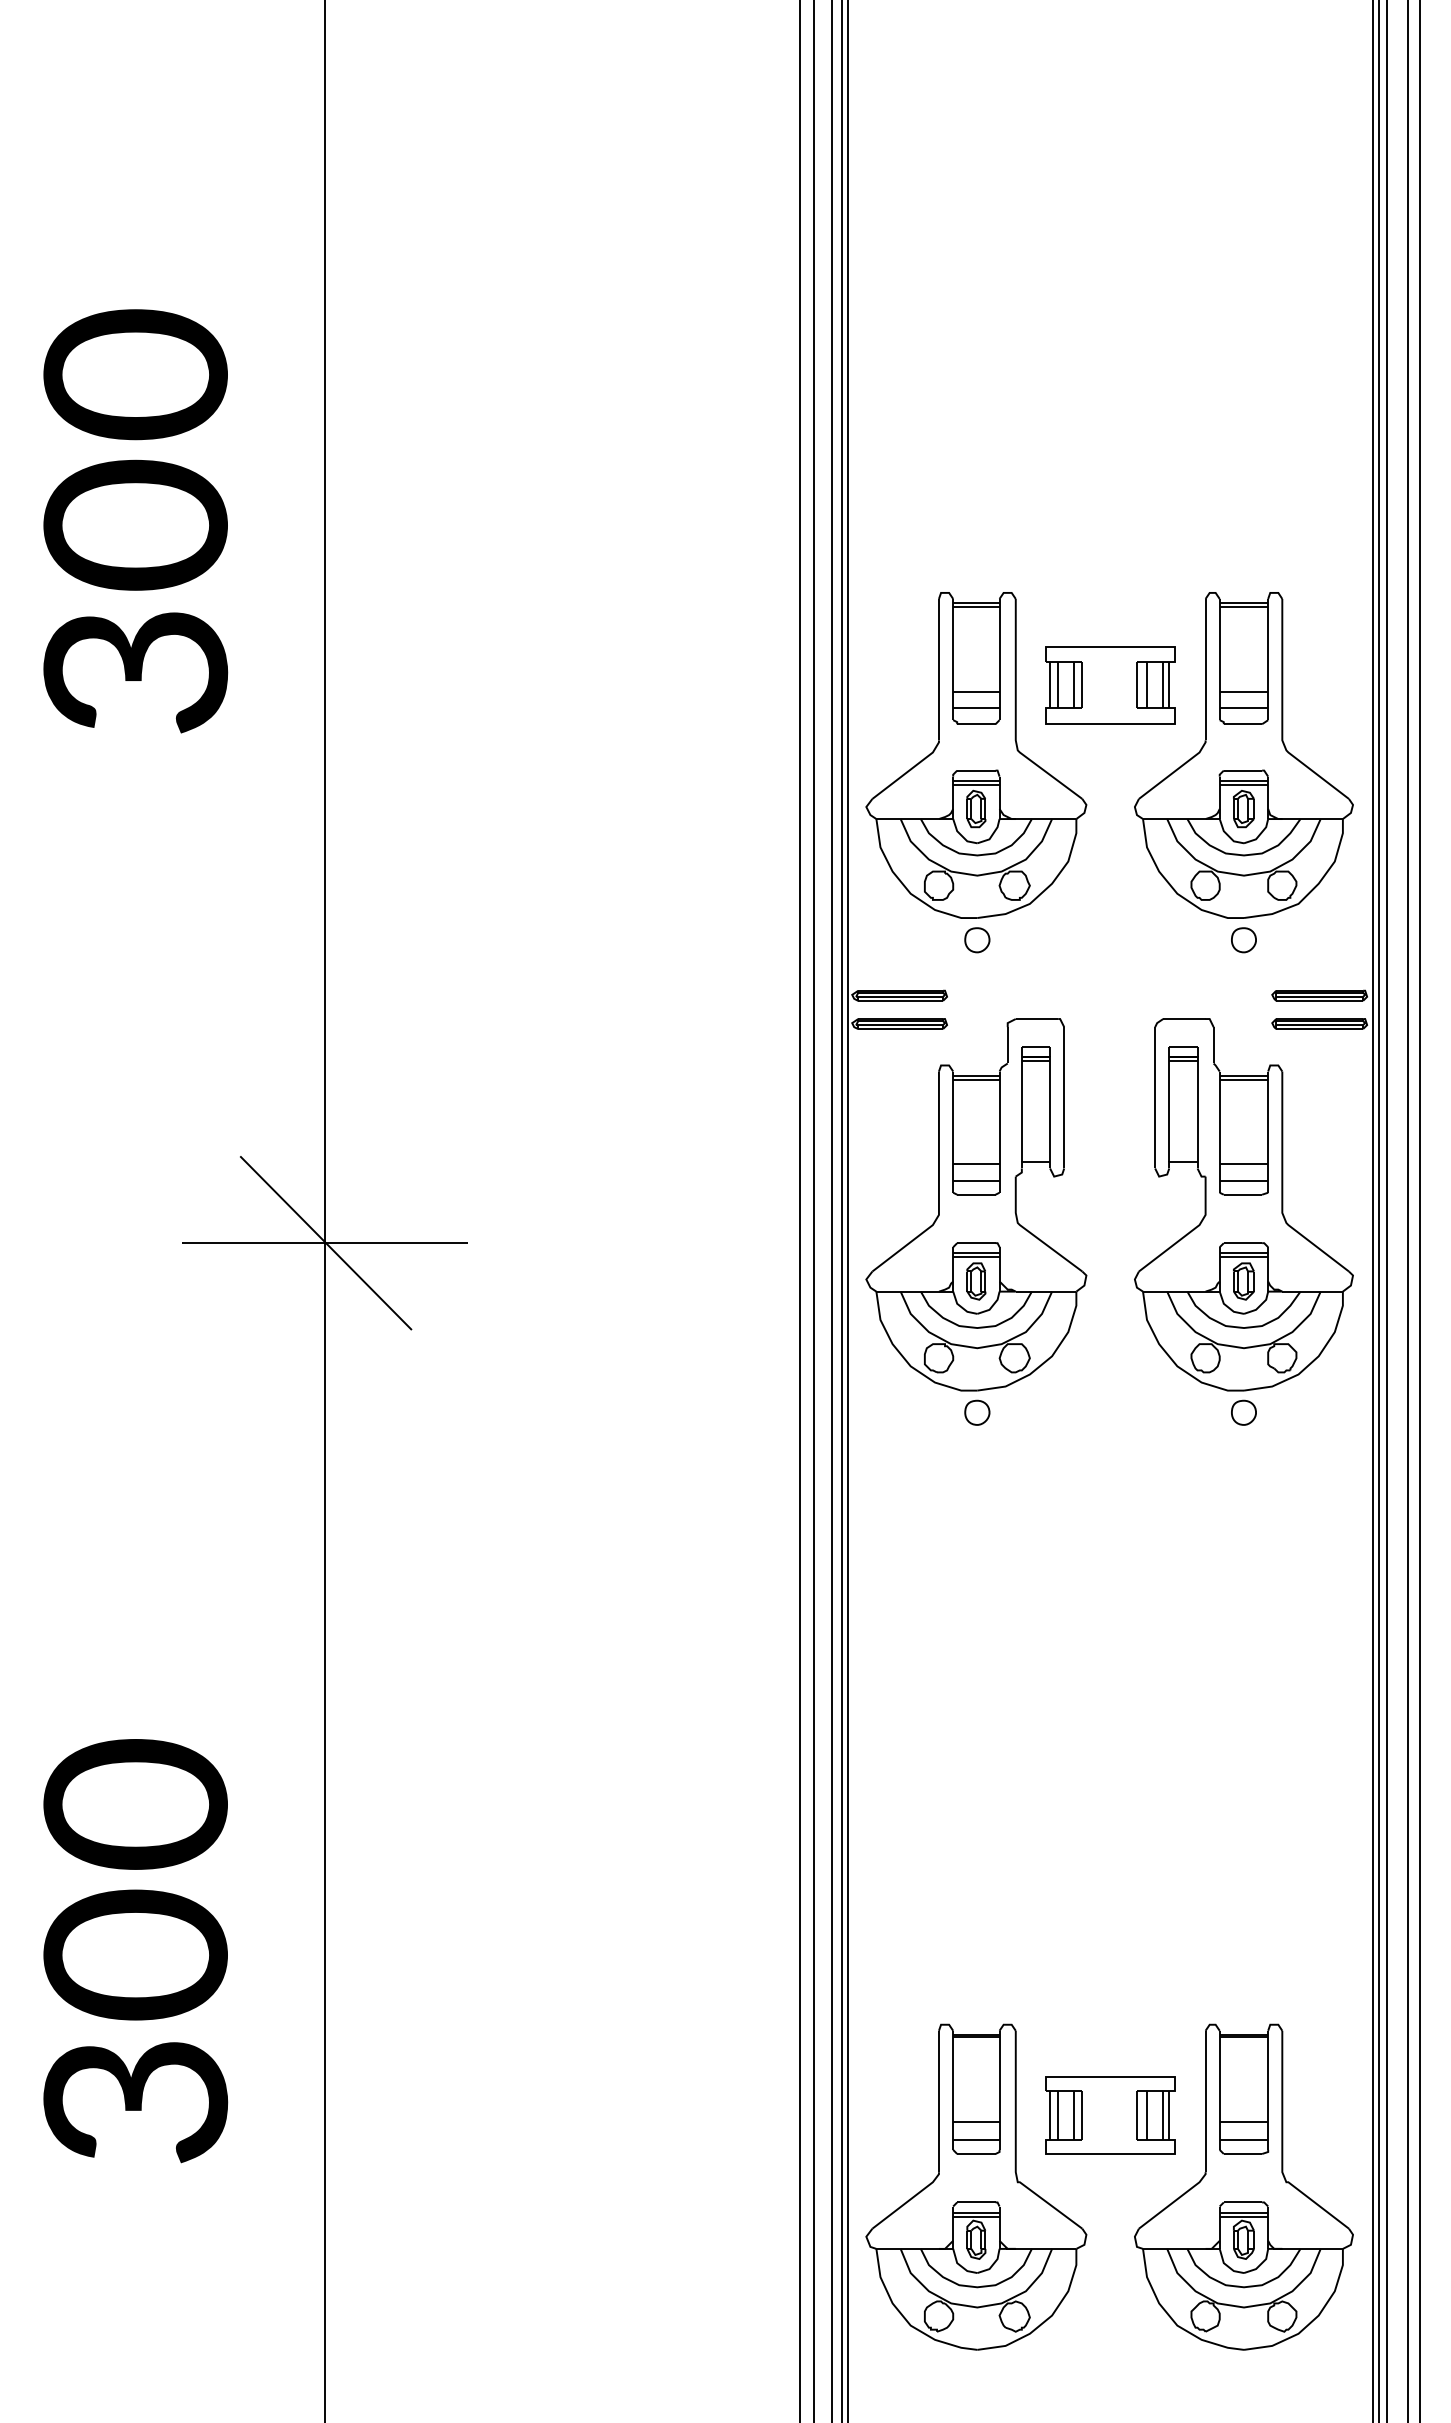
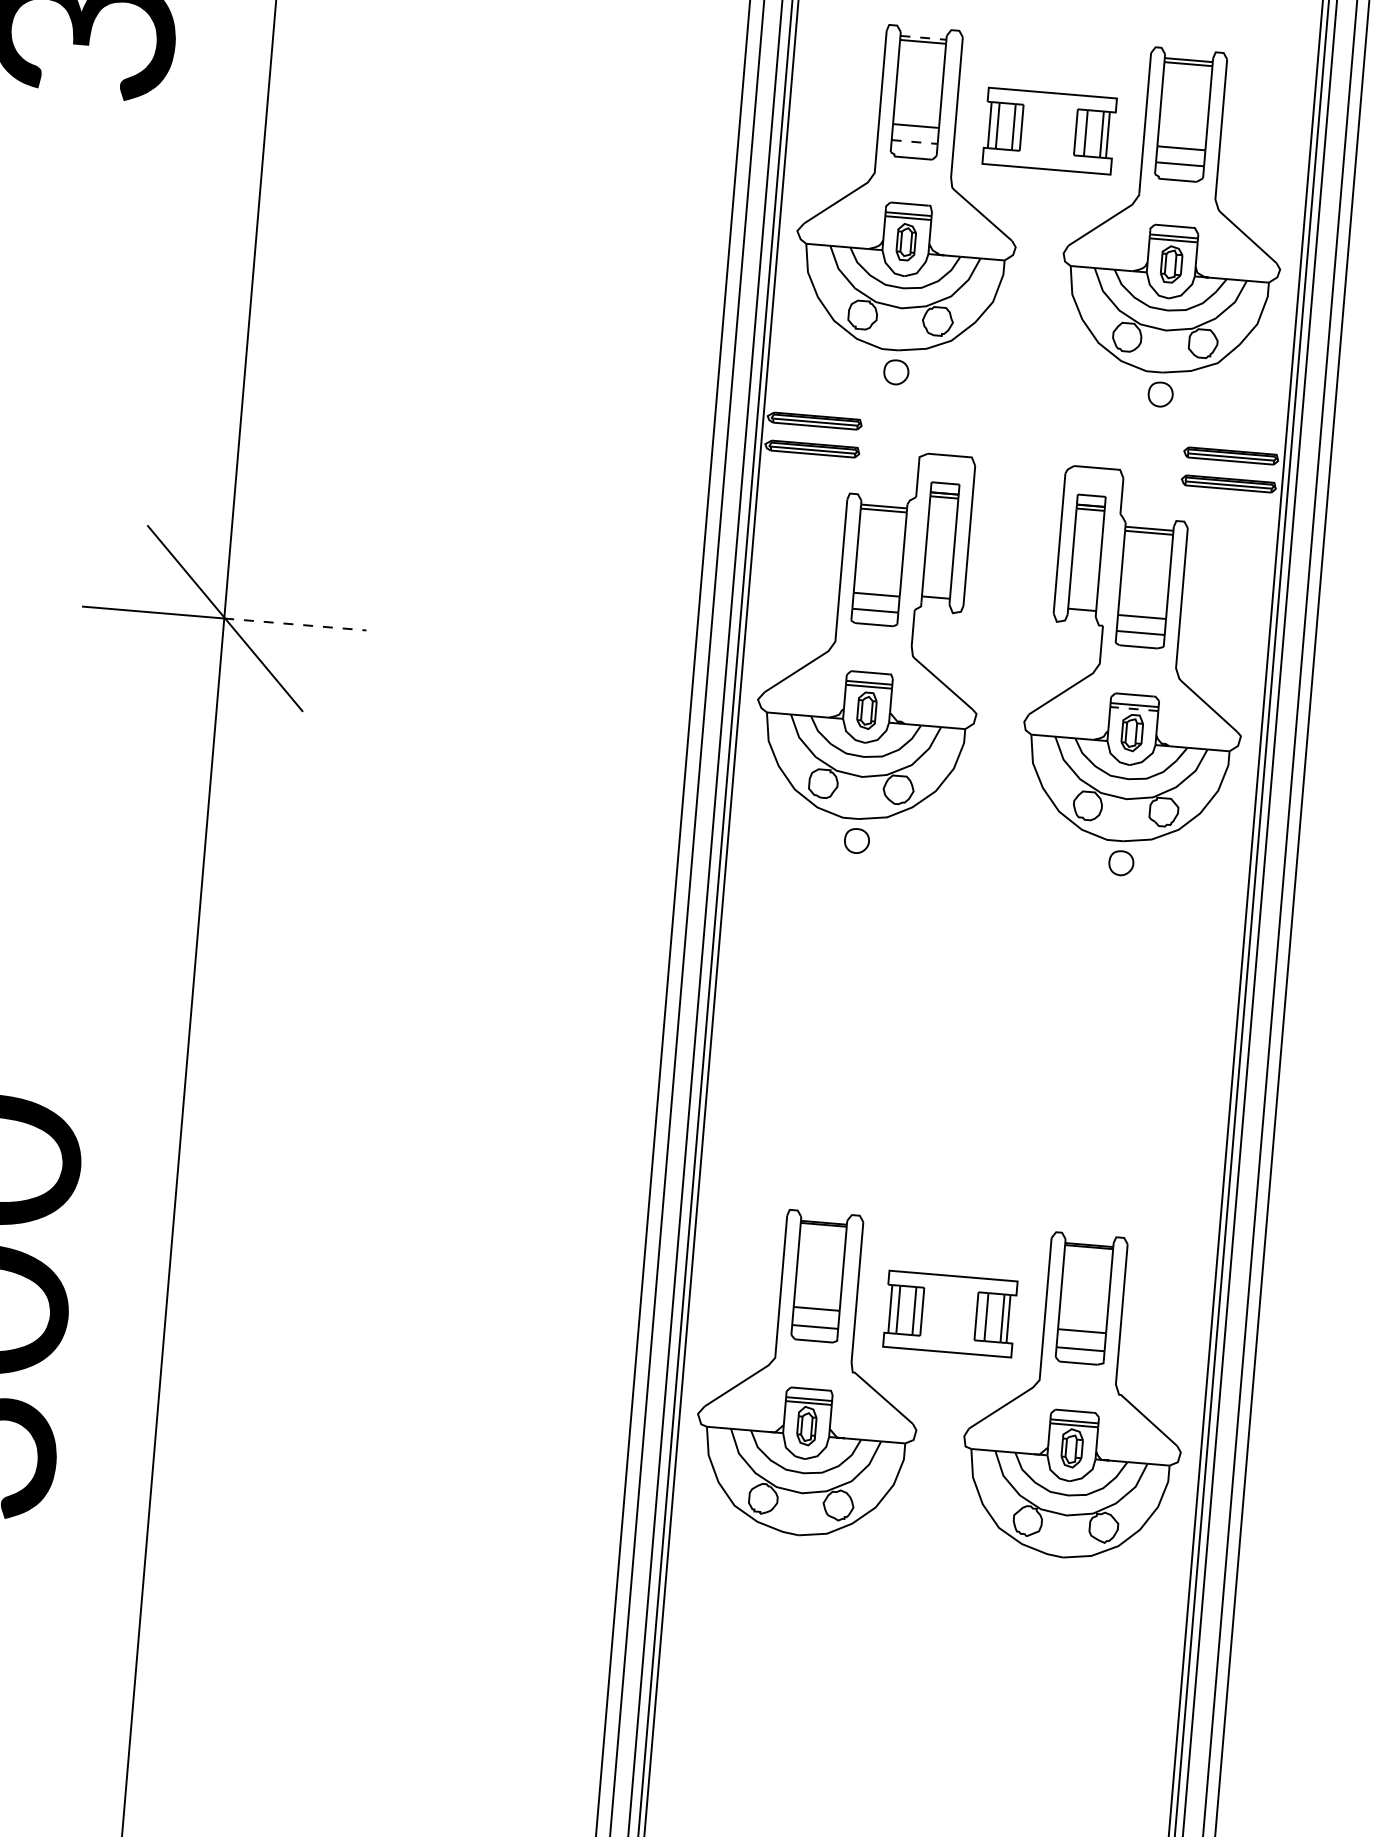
line: (976, 602) -> (923, 37), solid -> dashed
line: (976, 708) -> (914, 142), solid -> dashed
line: (396, 1243) -> (295, 624), solid -> dashed
line: (1243, 1257) -> (1133, 709), solid -> dashed
part: (1109, 2154) -> (945, 1352), moved

